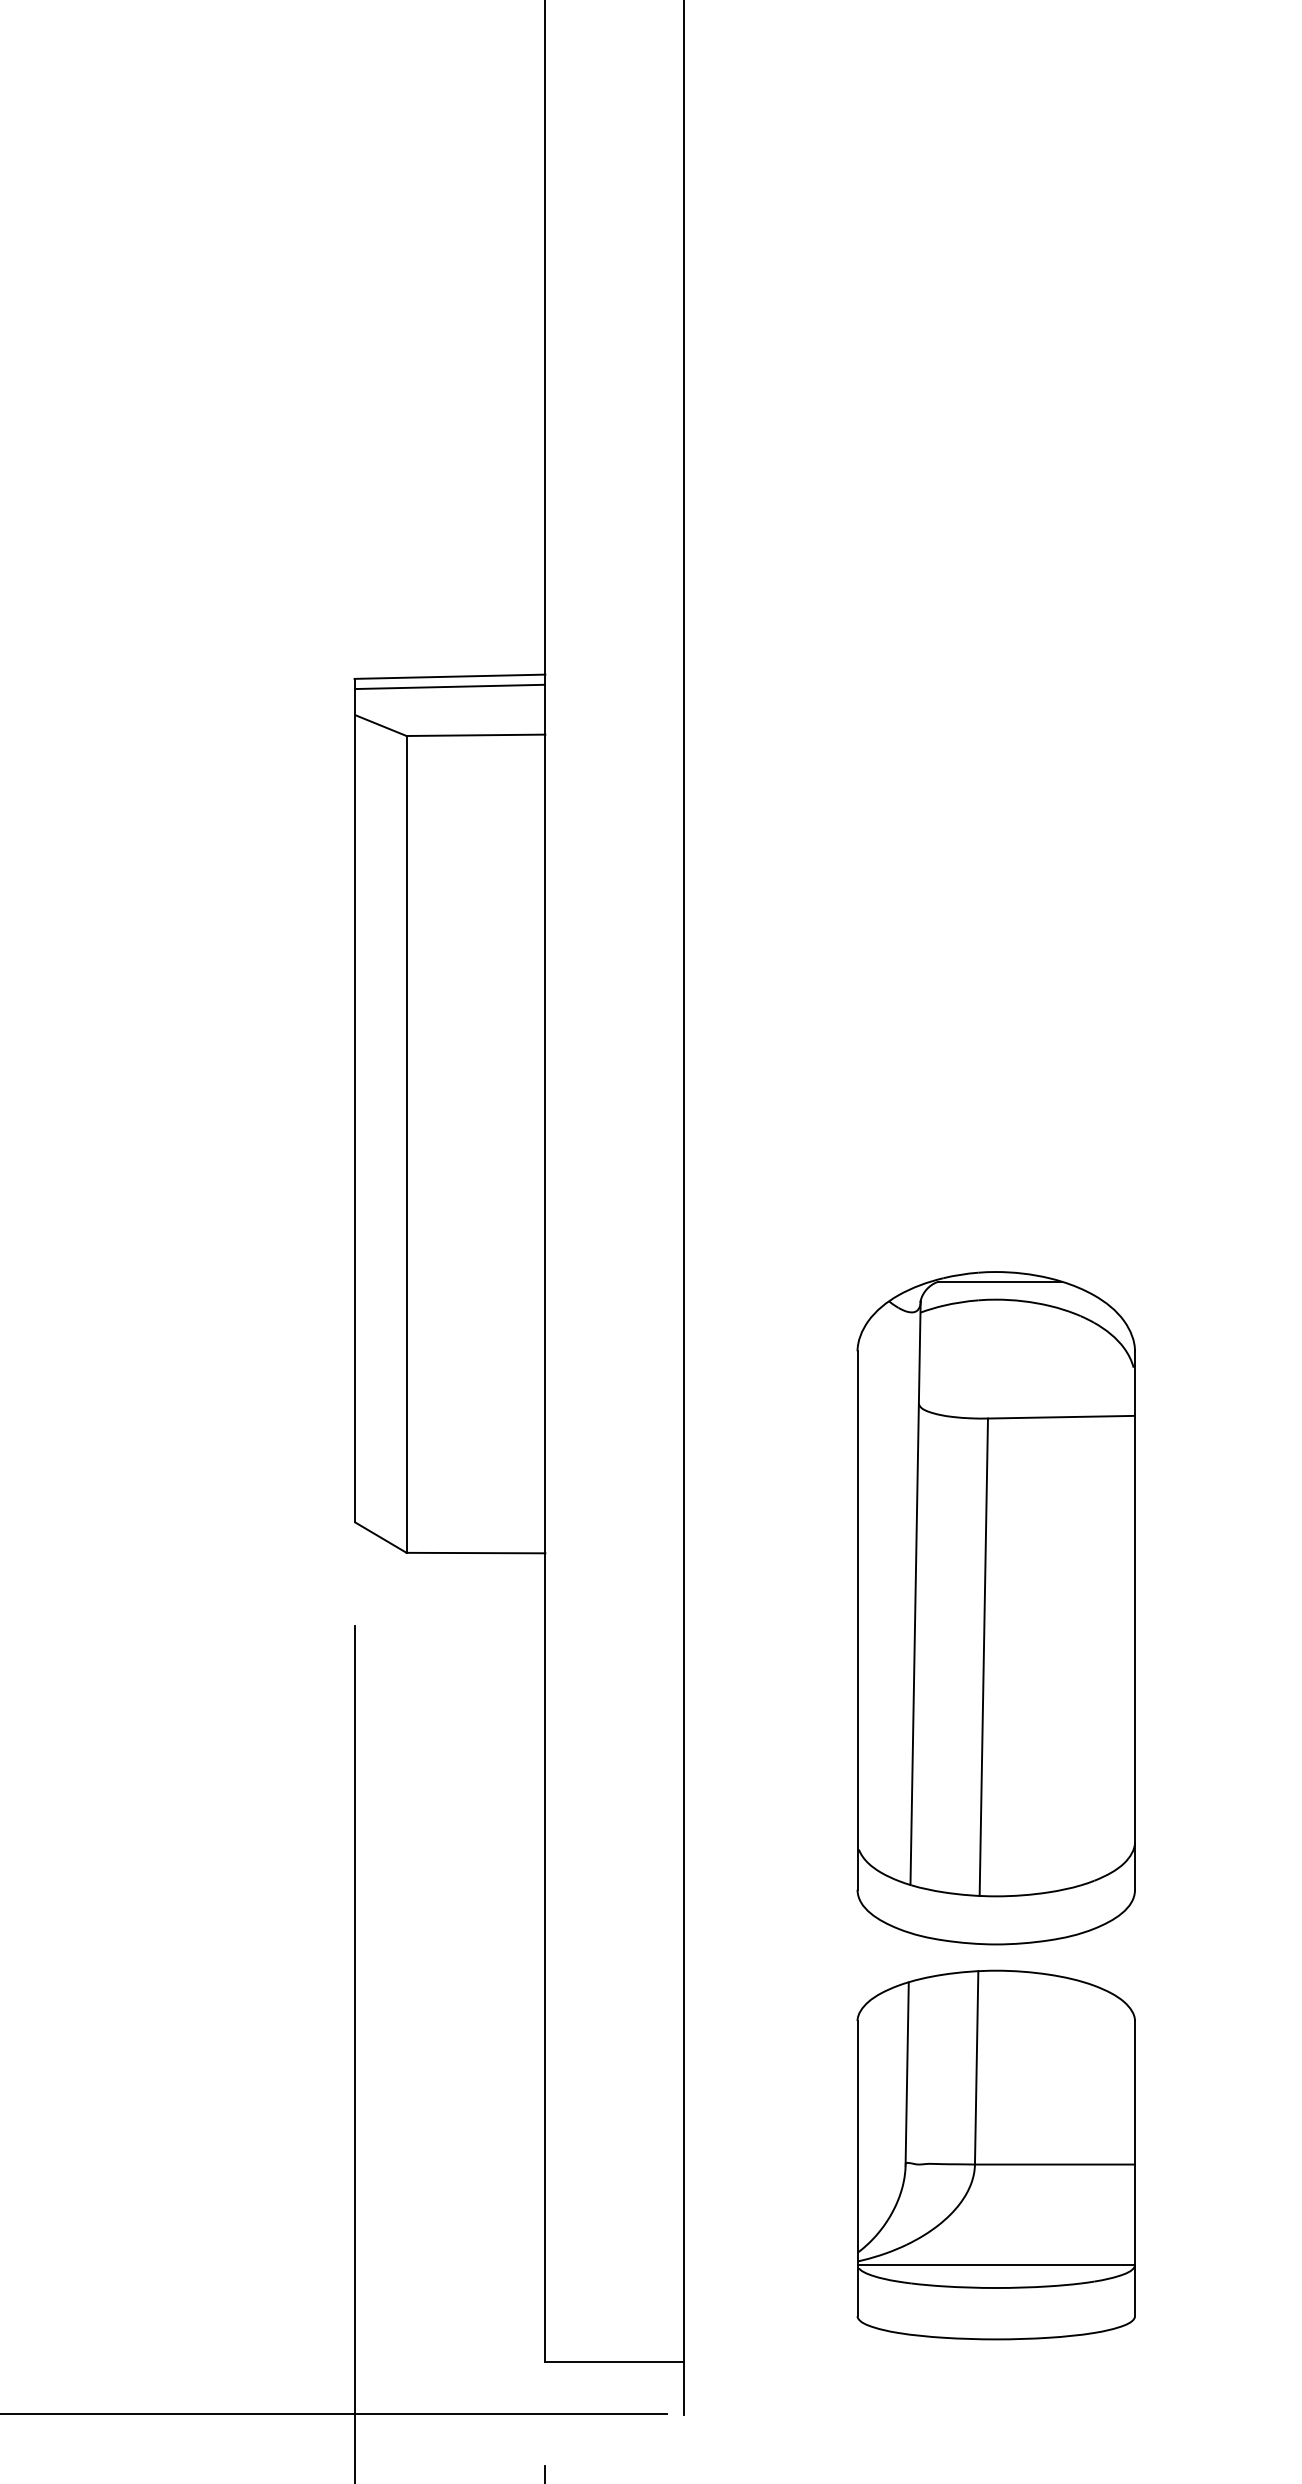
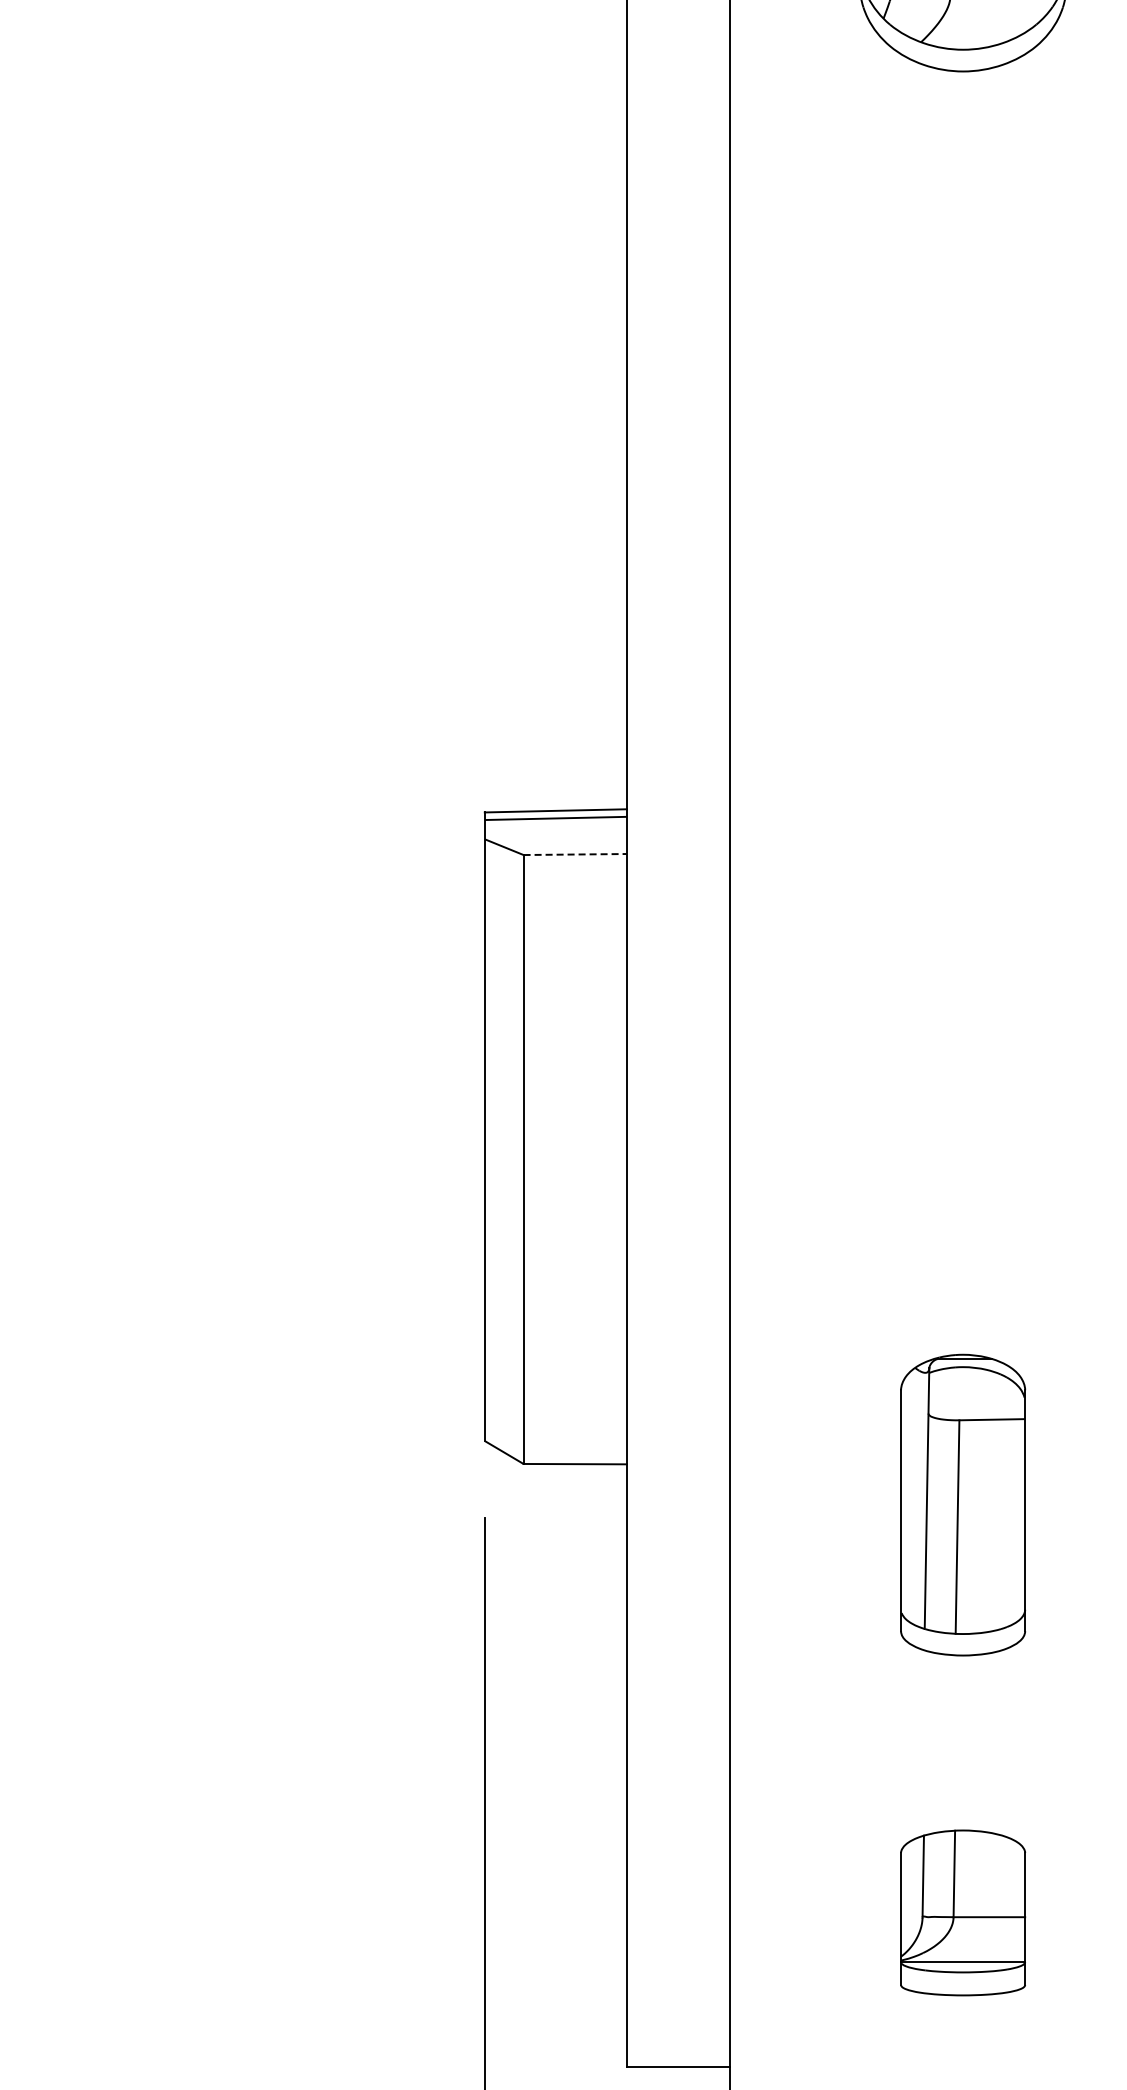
line: (476, 735) -> (575, 854), solid -> dashed
part: (995, 1607) -> (962, 1504), size x0.6
part: (995, 2154) -> (962, 1912), size x0.6

